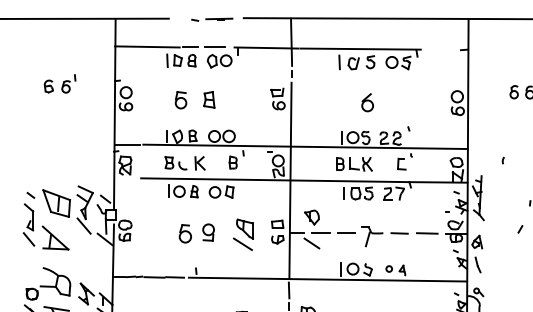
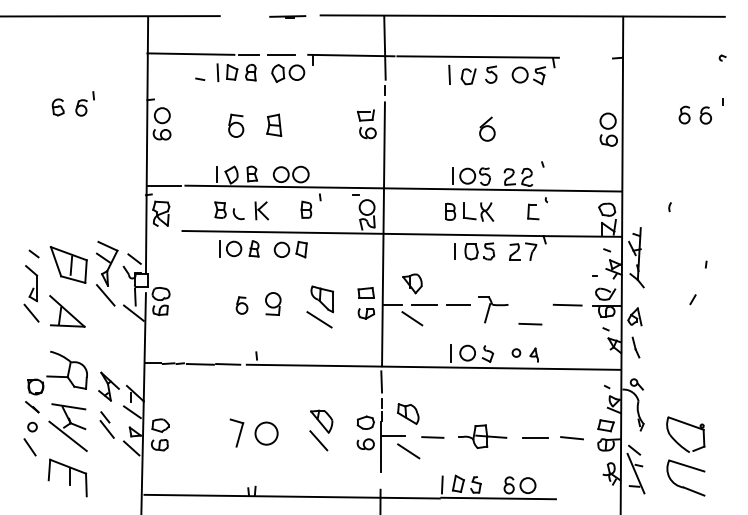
line: (195, 19) -> (200, 78), moved
line: (399, 232) -> (530, 323), moved
part: (184, 233) -> (241, 305), size x0.7

